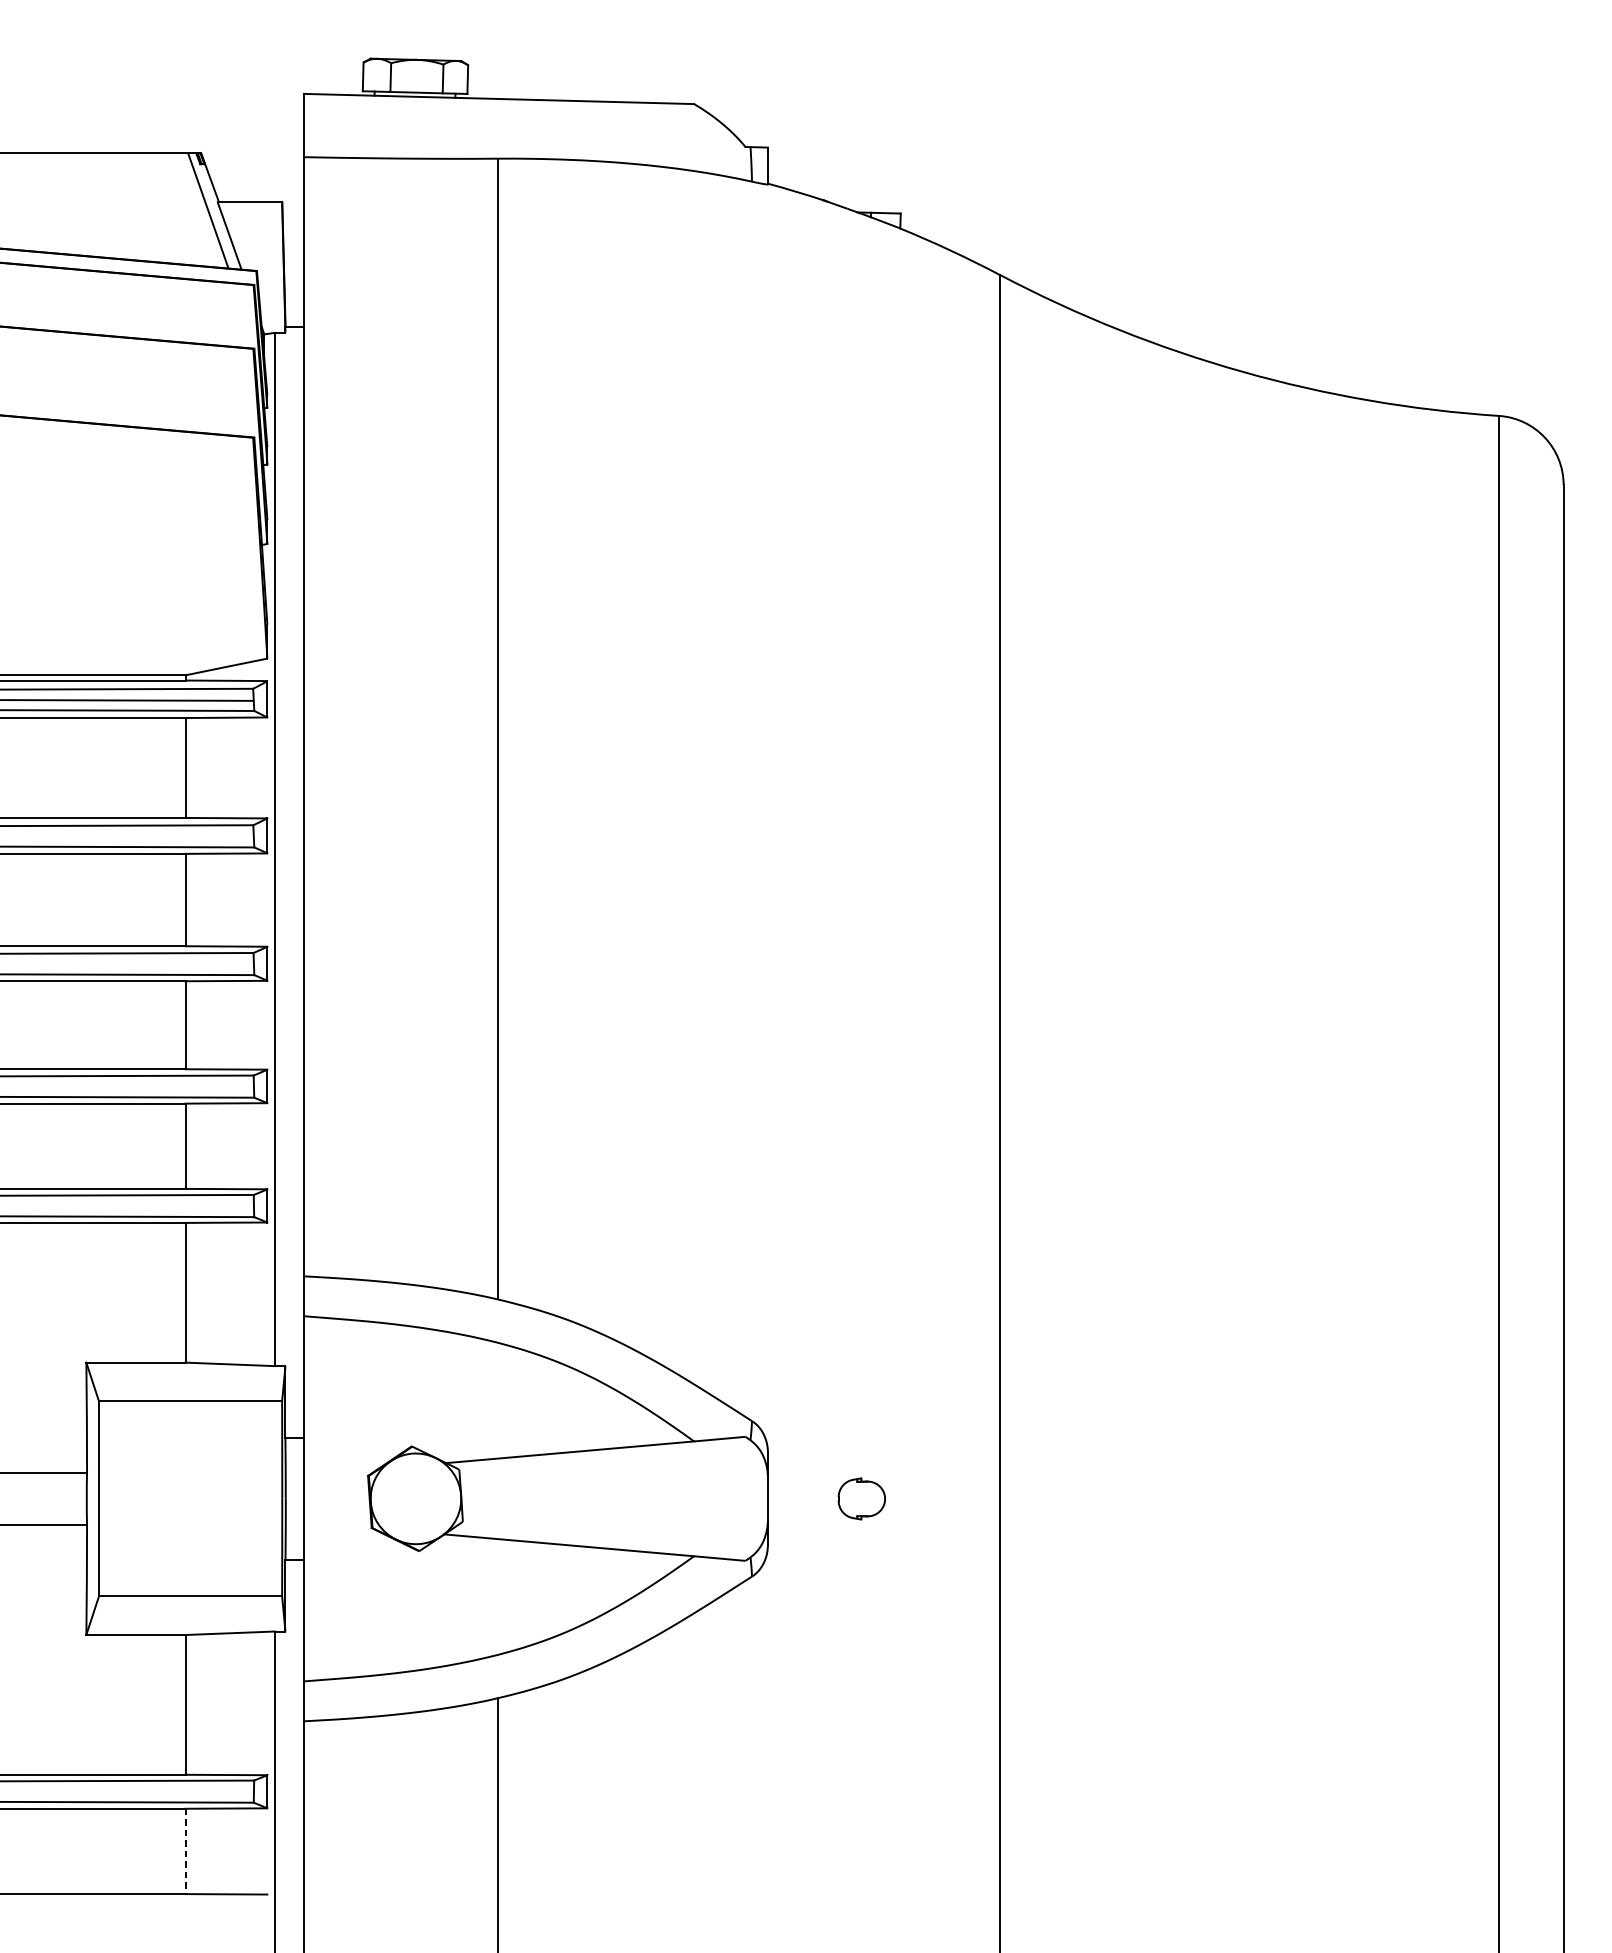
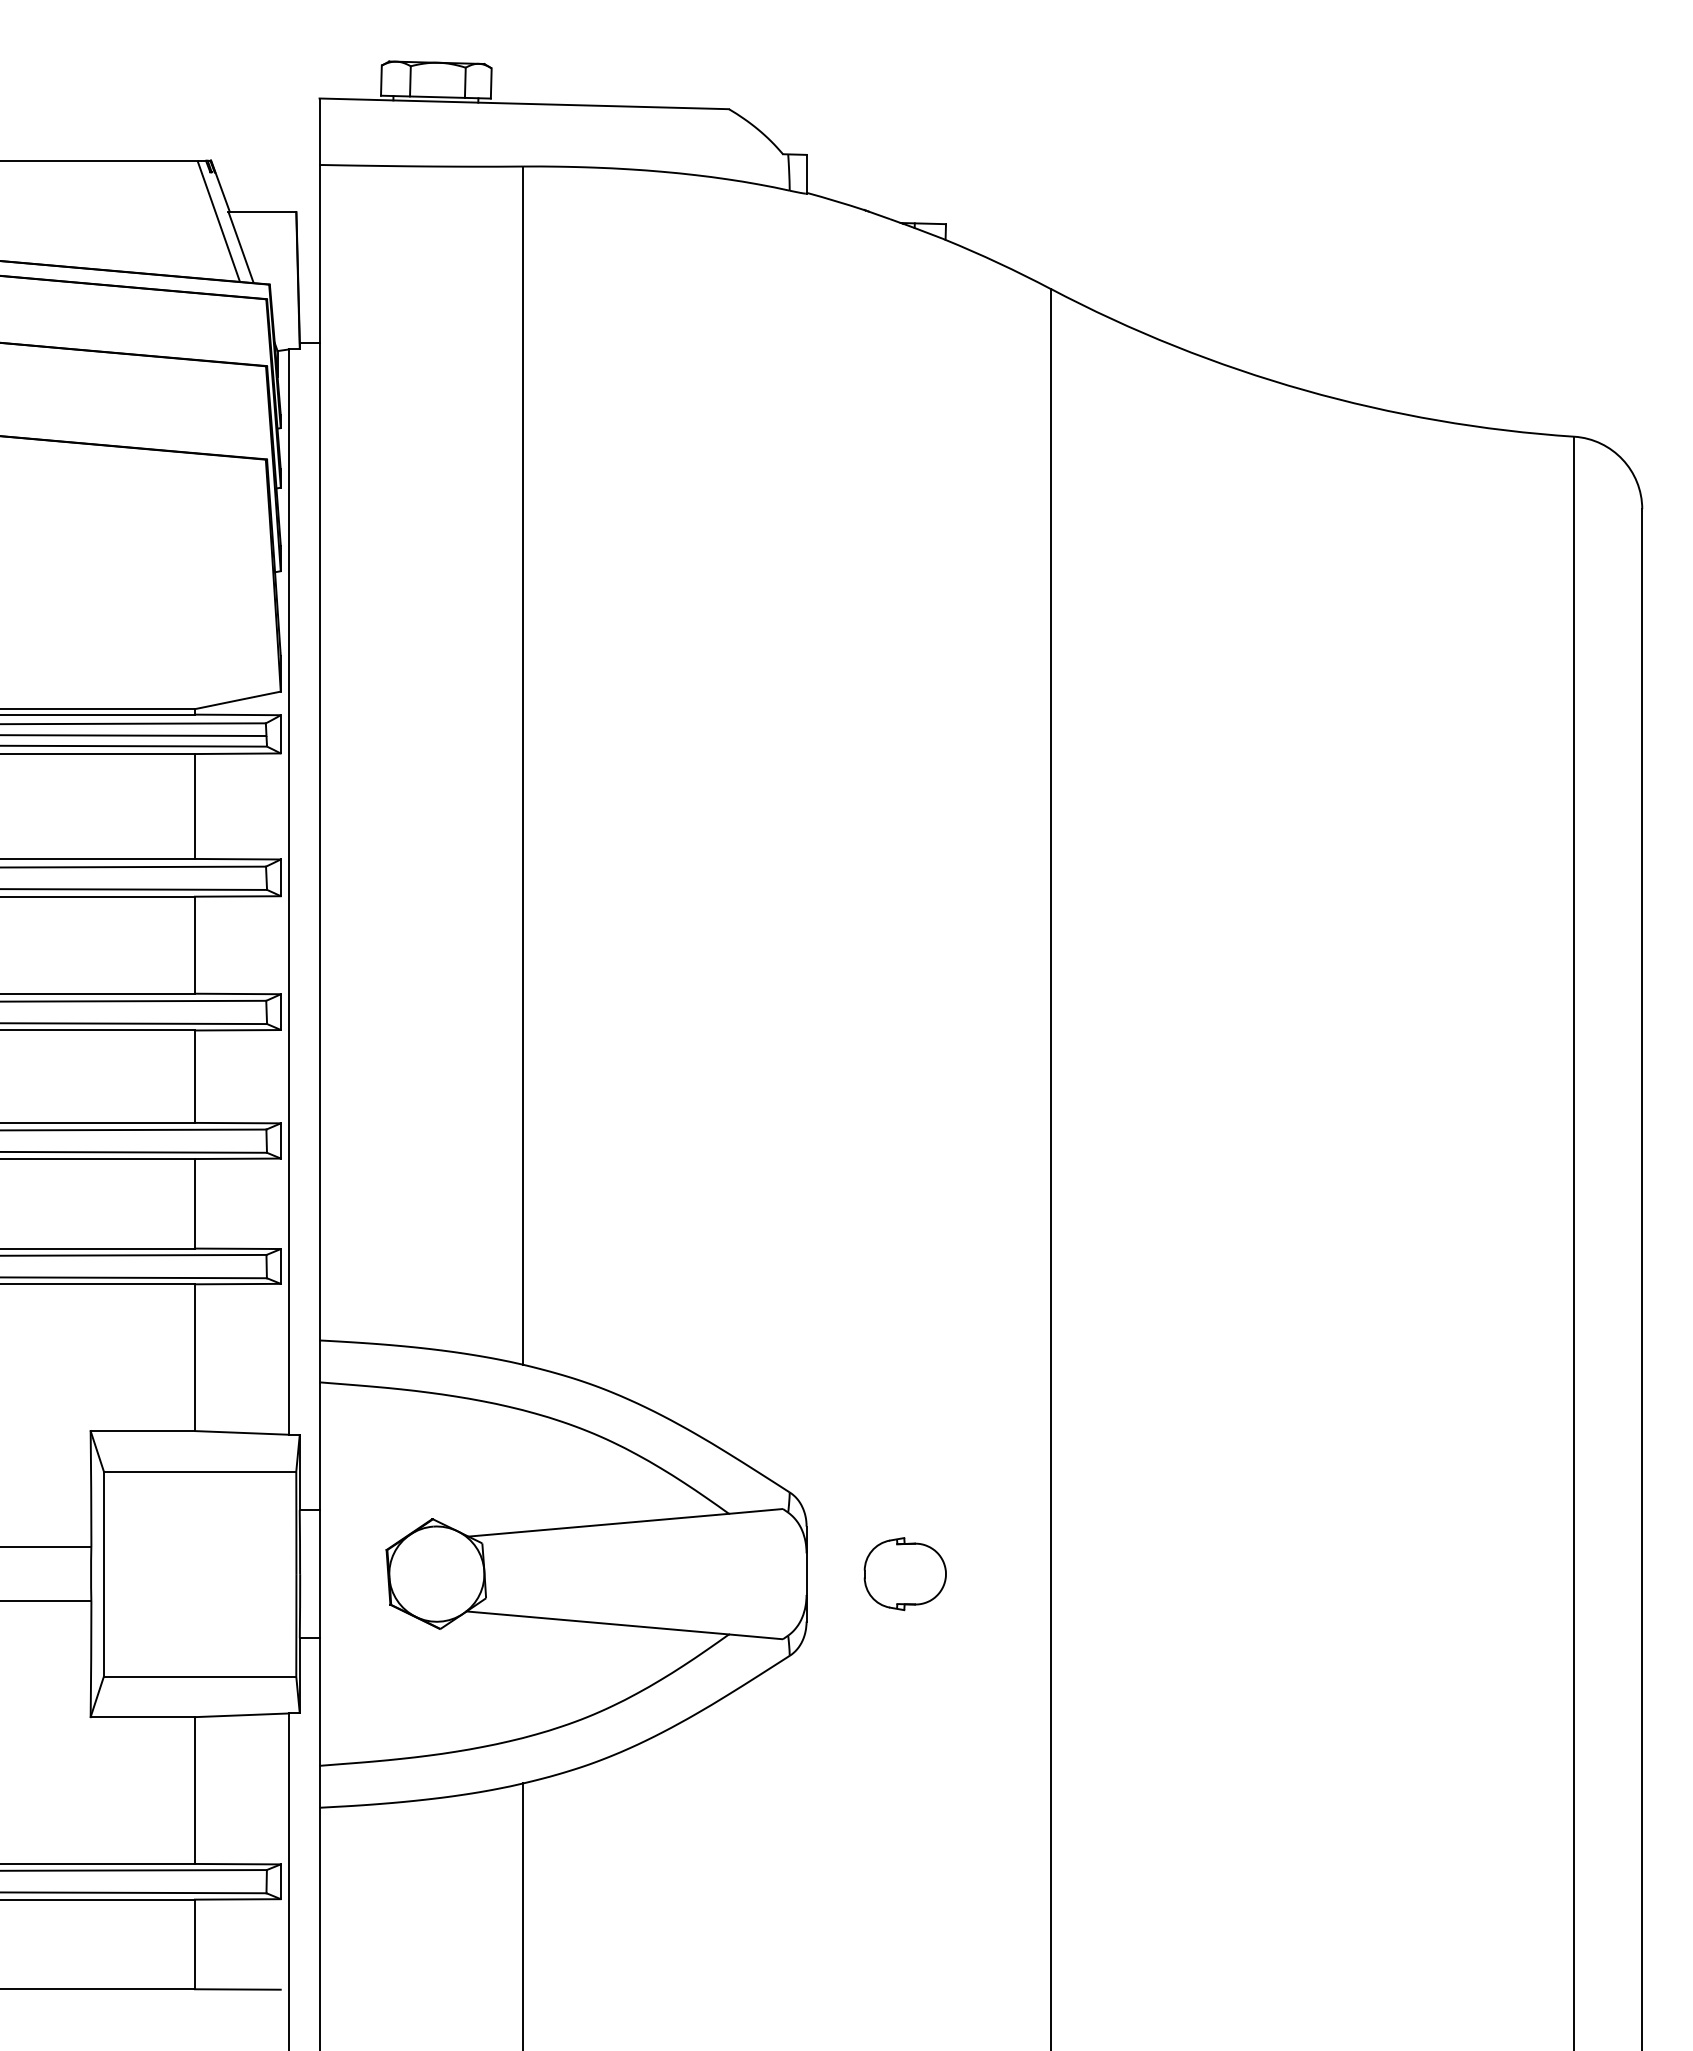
part: (861, 1499) -> (904, 1574), size x1.67
line: (185, 1851) -> (194, 1944), dashed -> solid

